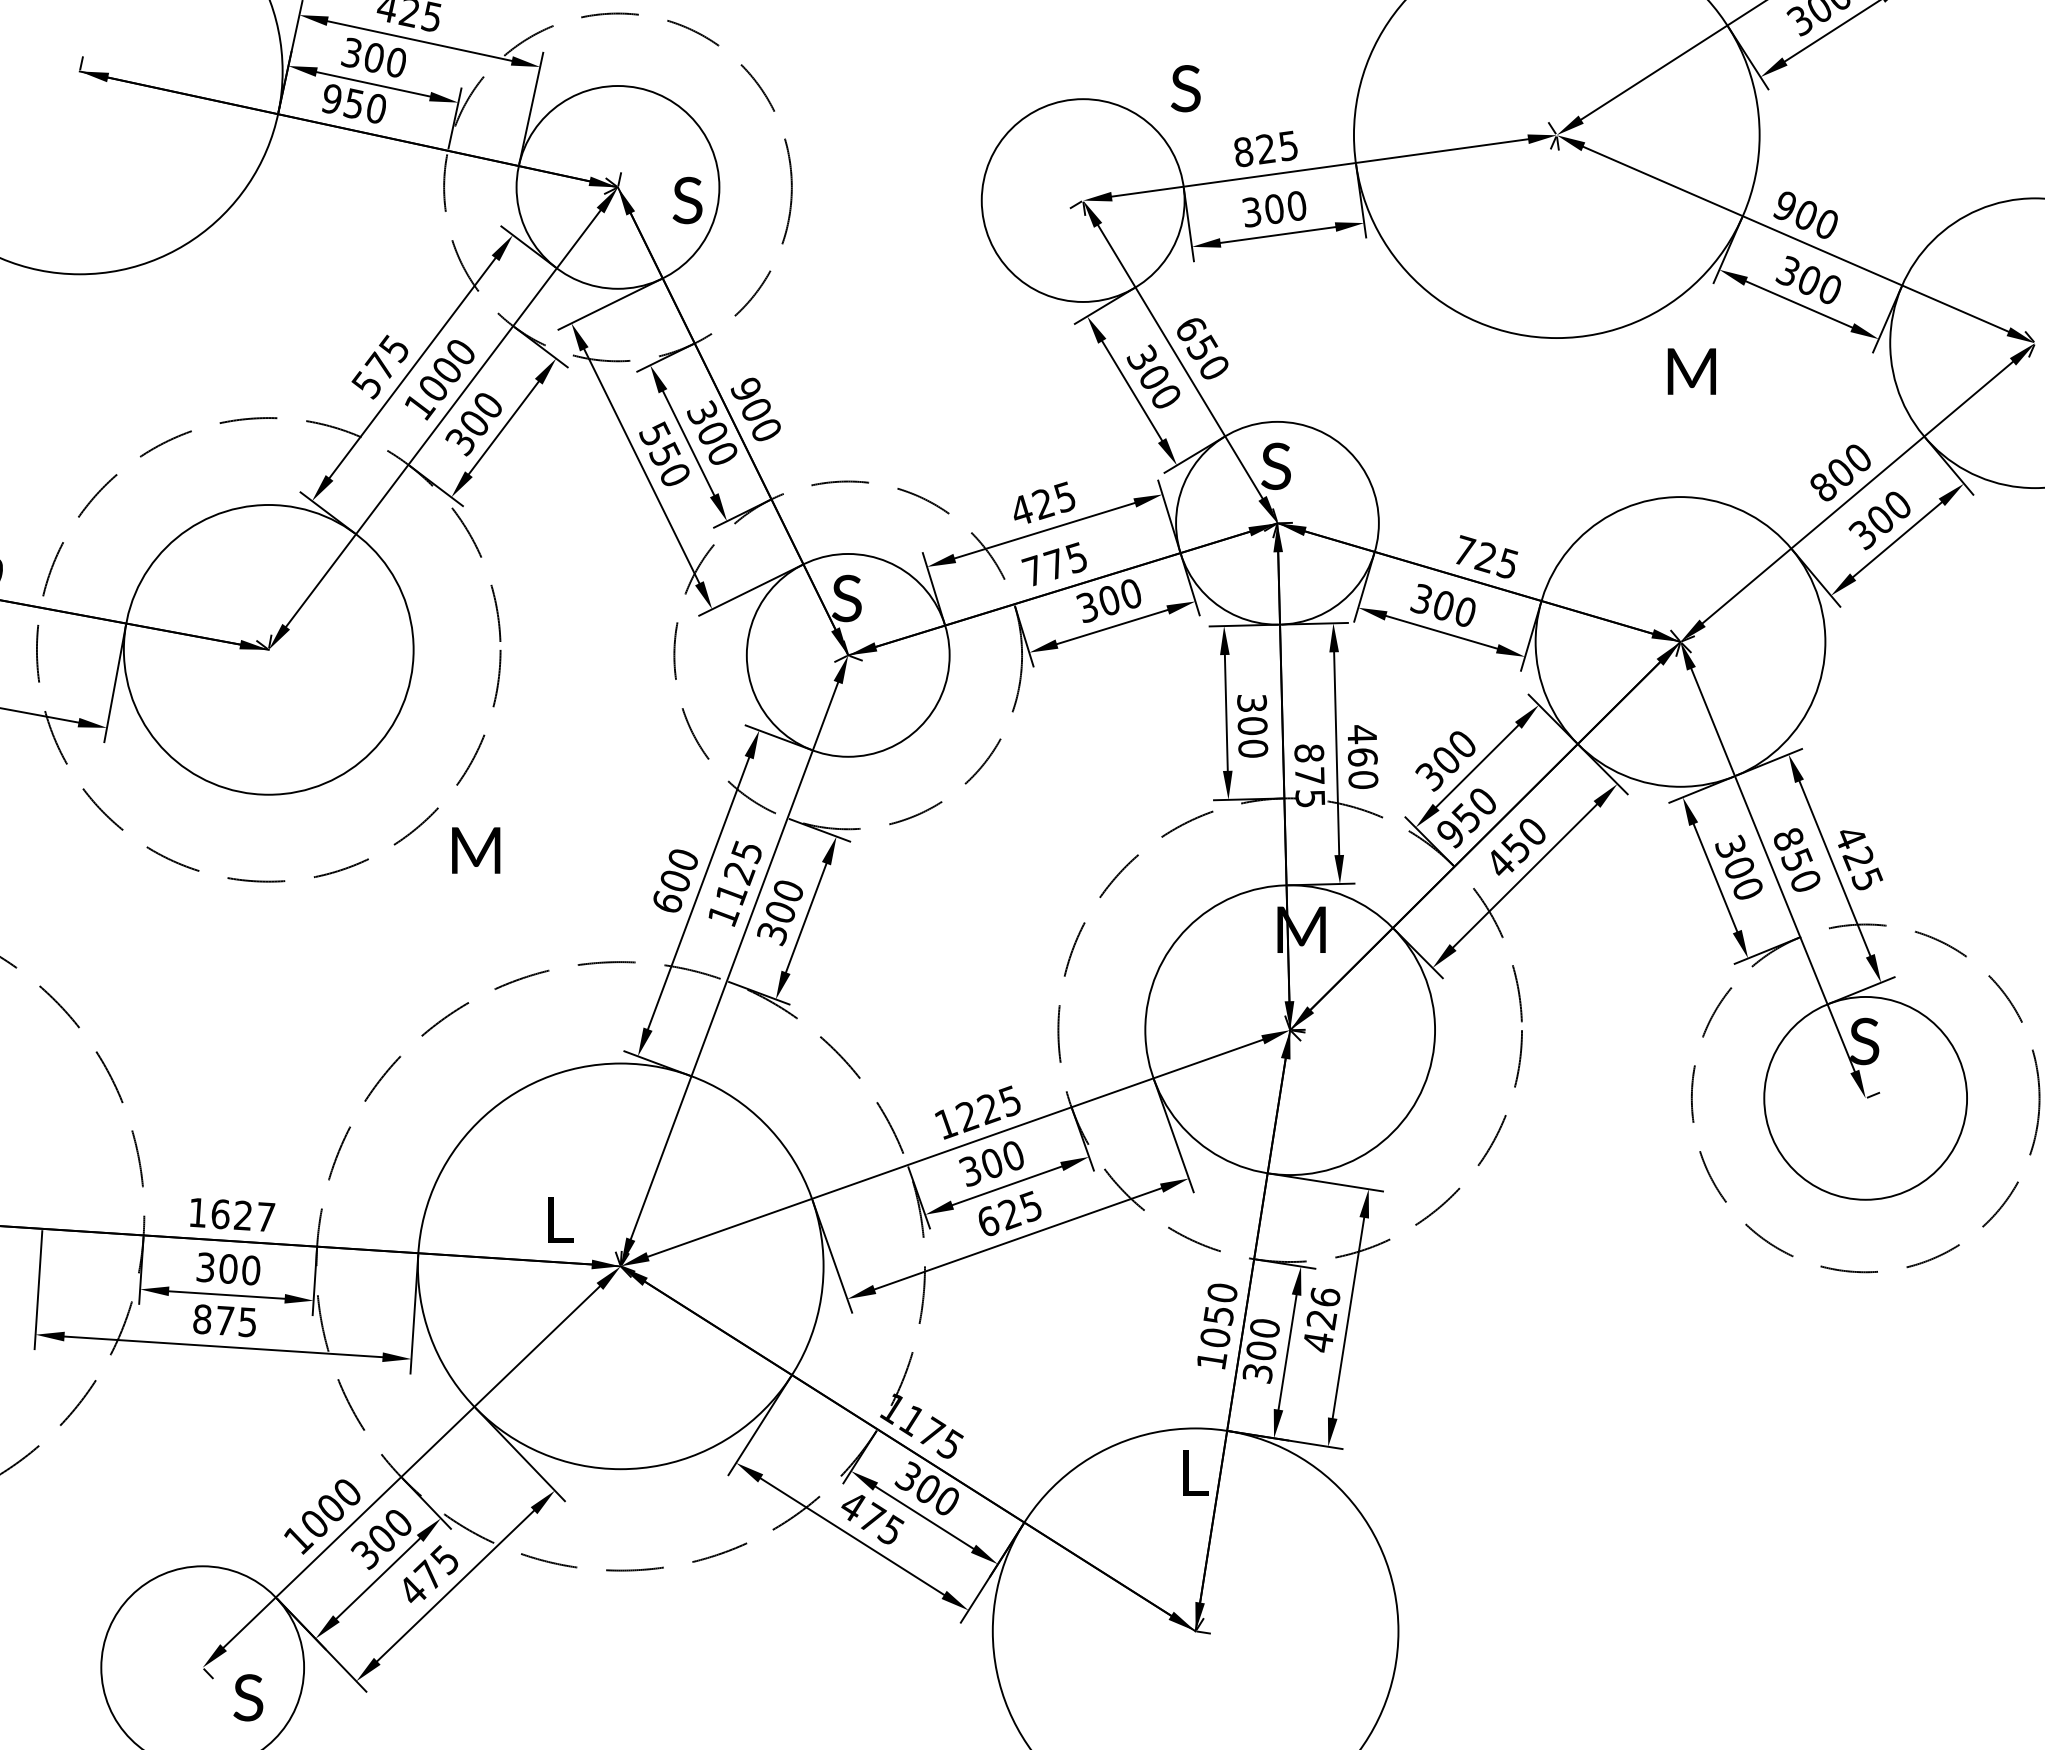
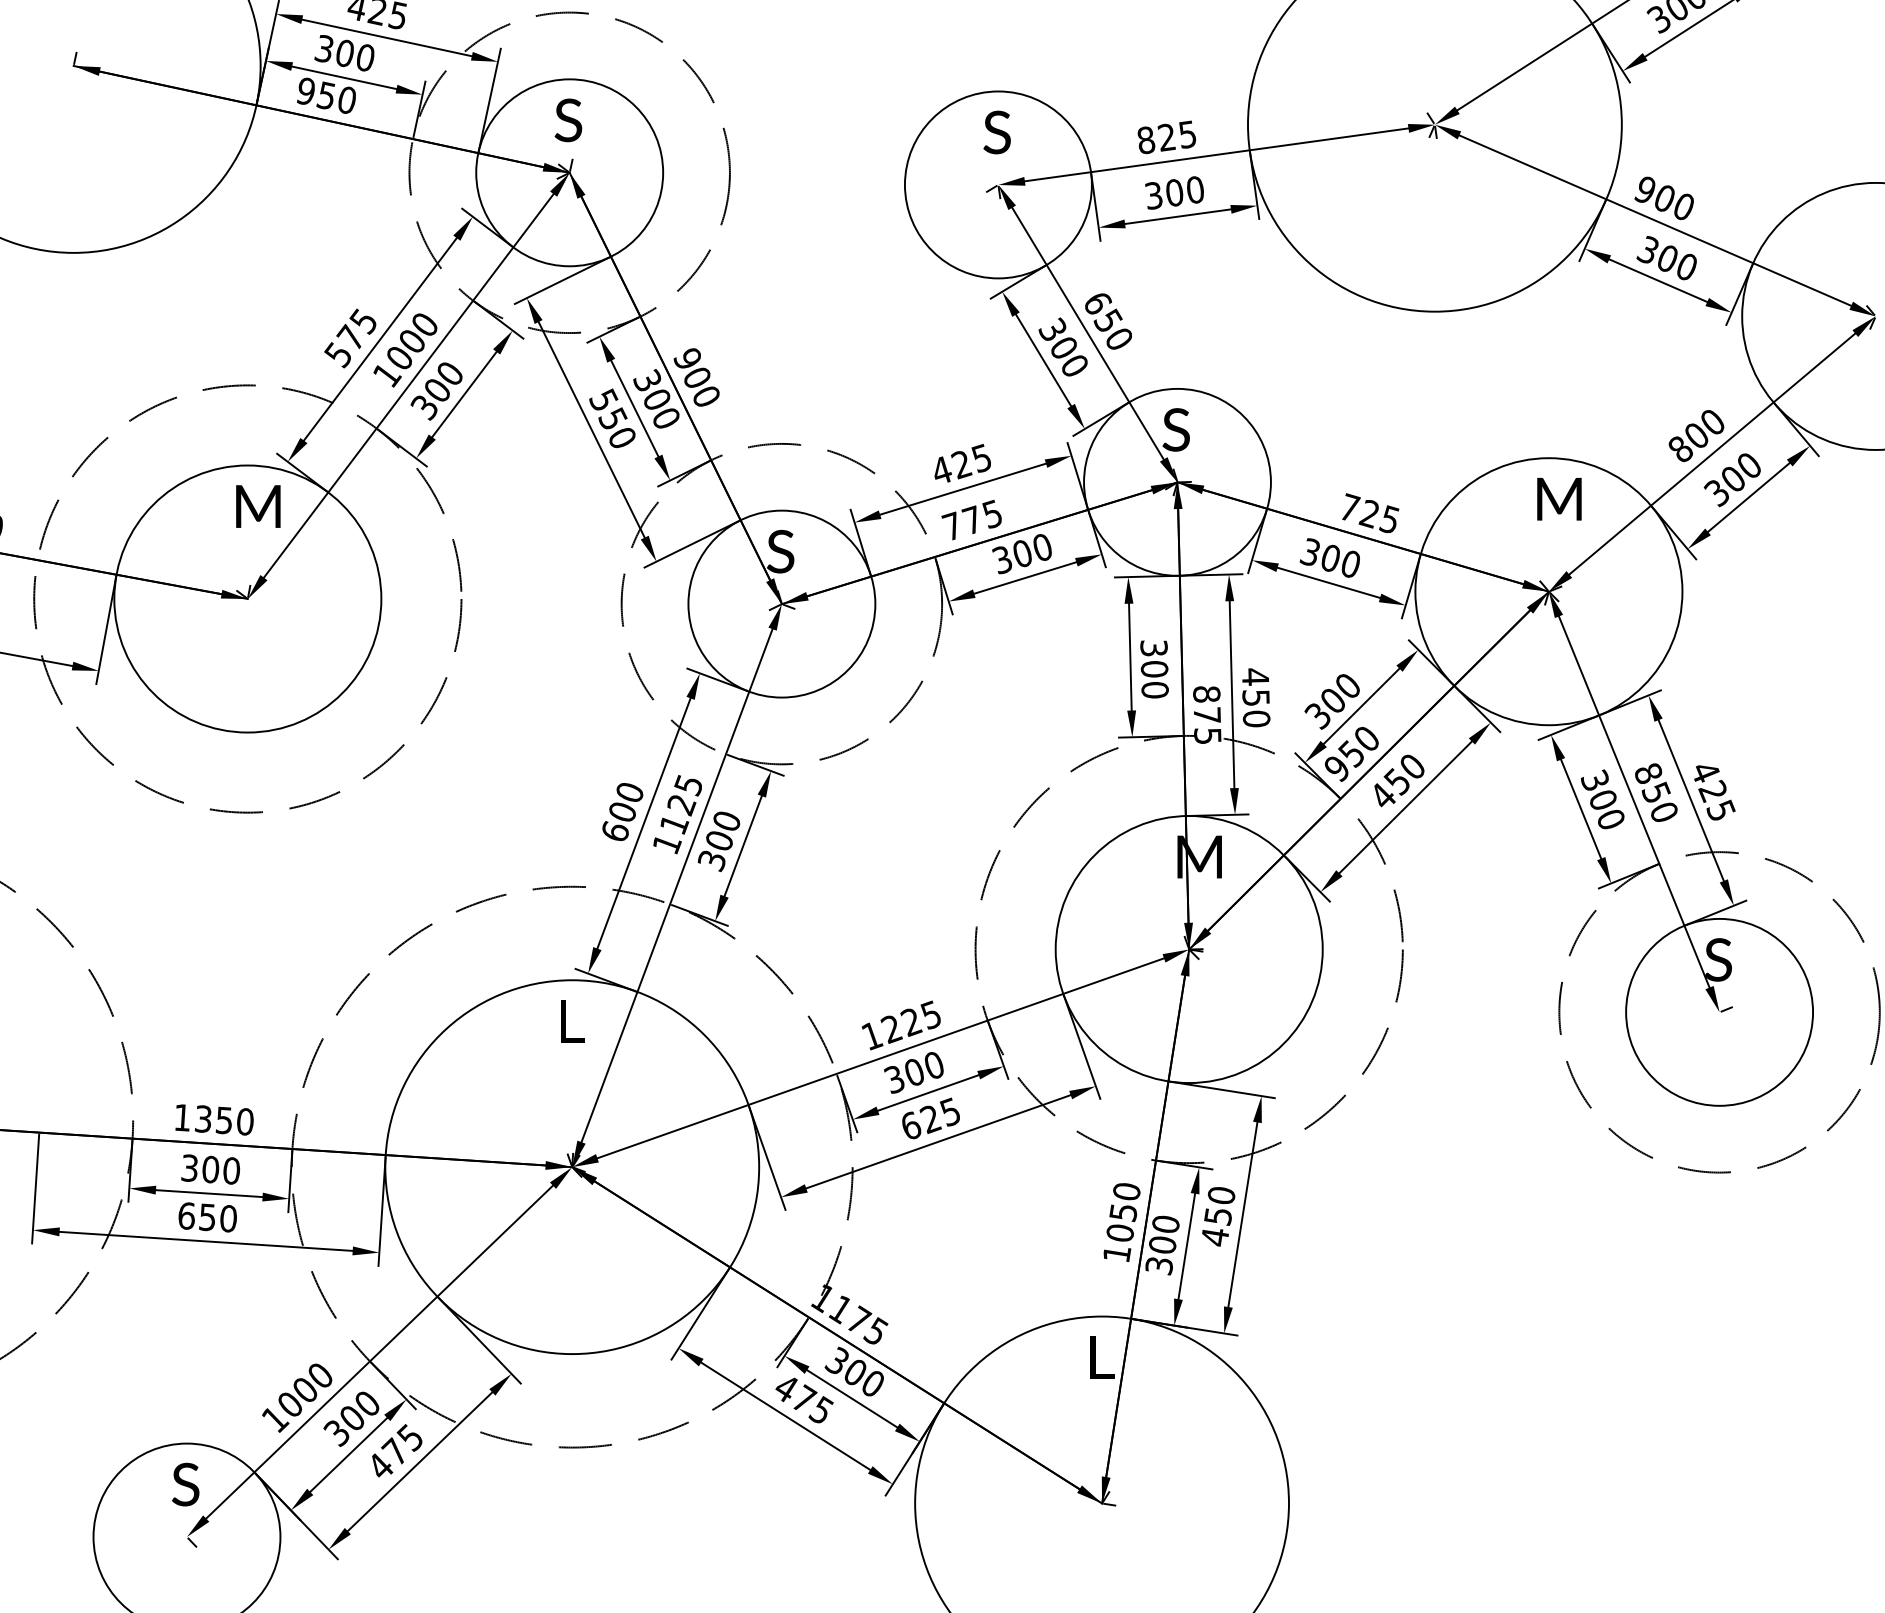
text: (1185, 88) -> (996, 132), moved
text: (687, 200) -> (568, 120), moved
text: (1691, 371) -> (1559, 499), moved
text: (1362, 757) -> (1255, 698), 460 -> 450
text: (476, 850) -> (258, 506), moved
text: (243, 1215) -> (224, 1120), 1627 -> 1350
text: (560, 1219) -> (572, 1020), moved
text: (1323, 1308) -> (1219, 1206), 426 -> 450
text: (224, 1320) -> (207, 1217), 875 -> 650
text: (248, 1697) -> (185, 1484), moved

